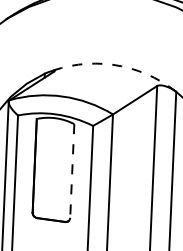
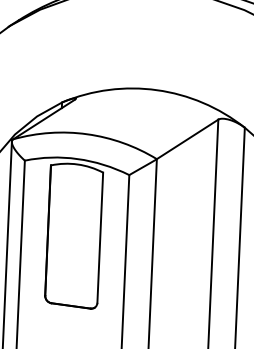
arc: (113, 64) -> (157, 89), dashed -> solid
line: (72, 170) -> (100, 237), dashed -> solid

